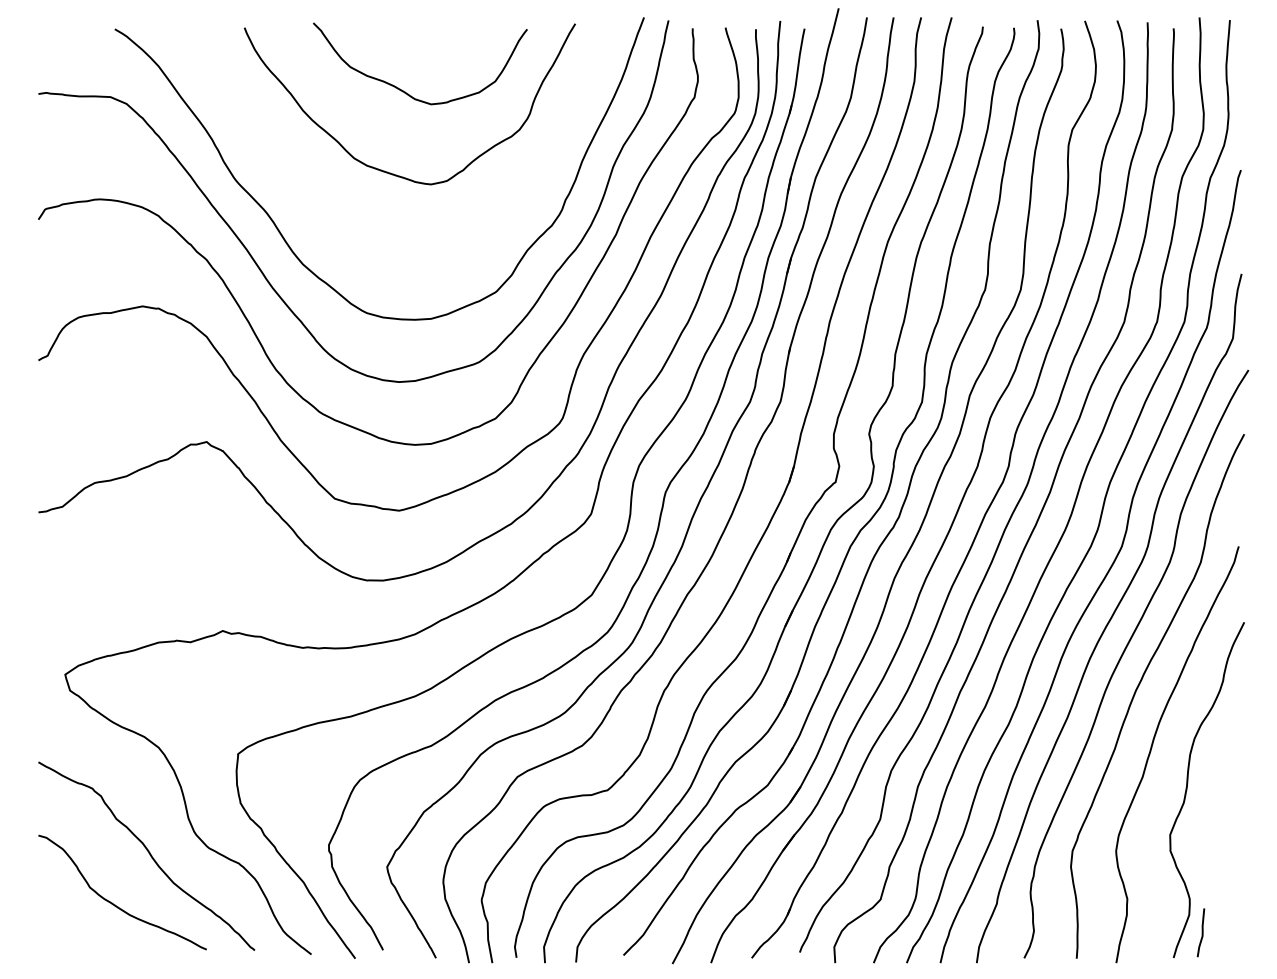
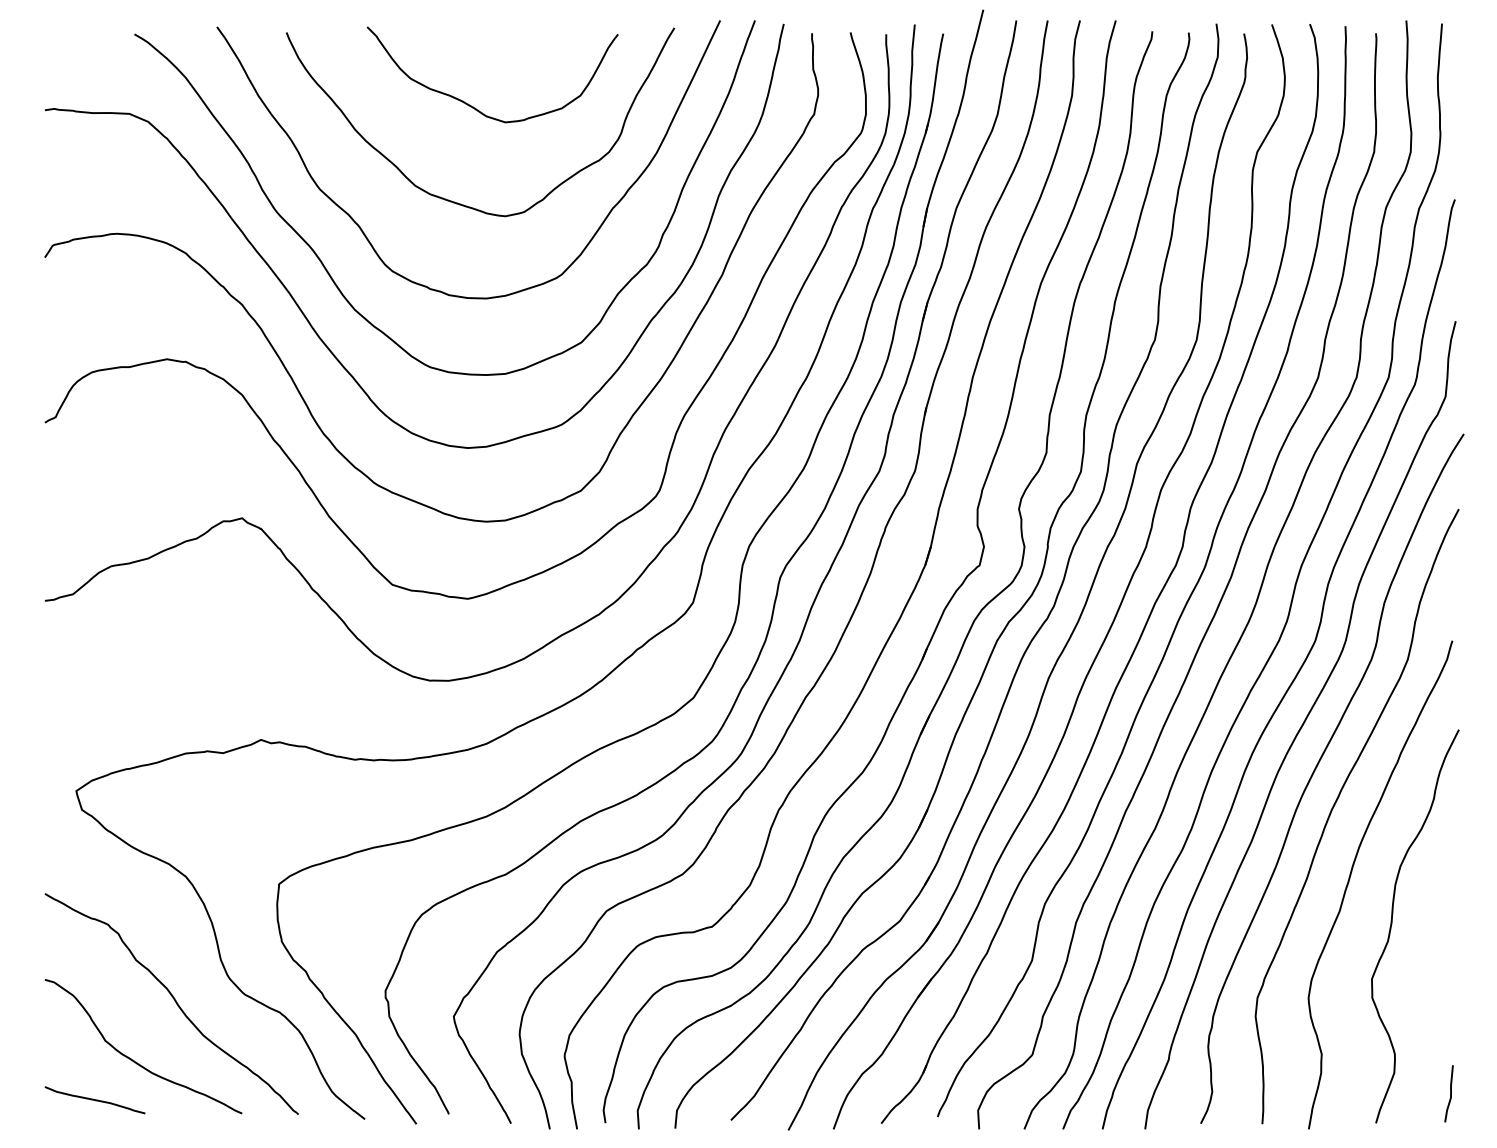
curve: (309, 195) -> (362, 229), added
curve: (1202, 932) -> (1450, 1093), moved
curve: (80, 938) -> (94, 1100), added

